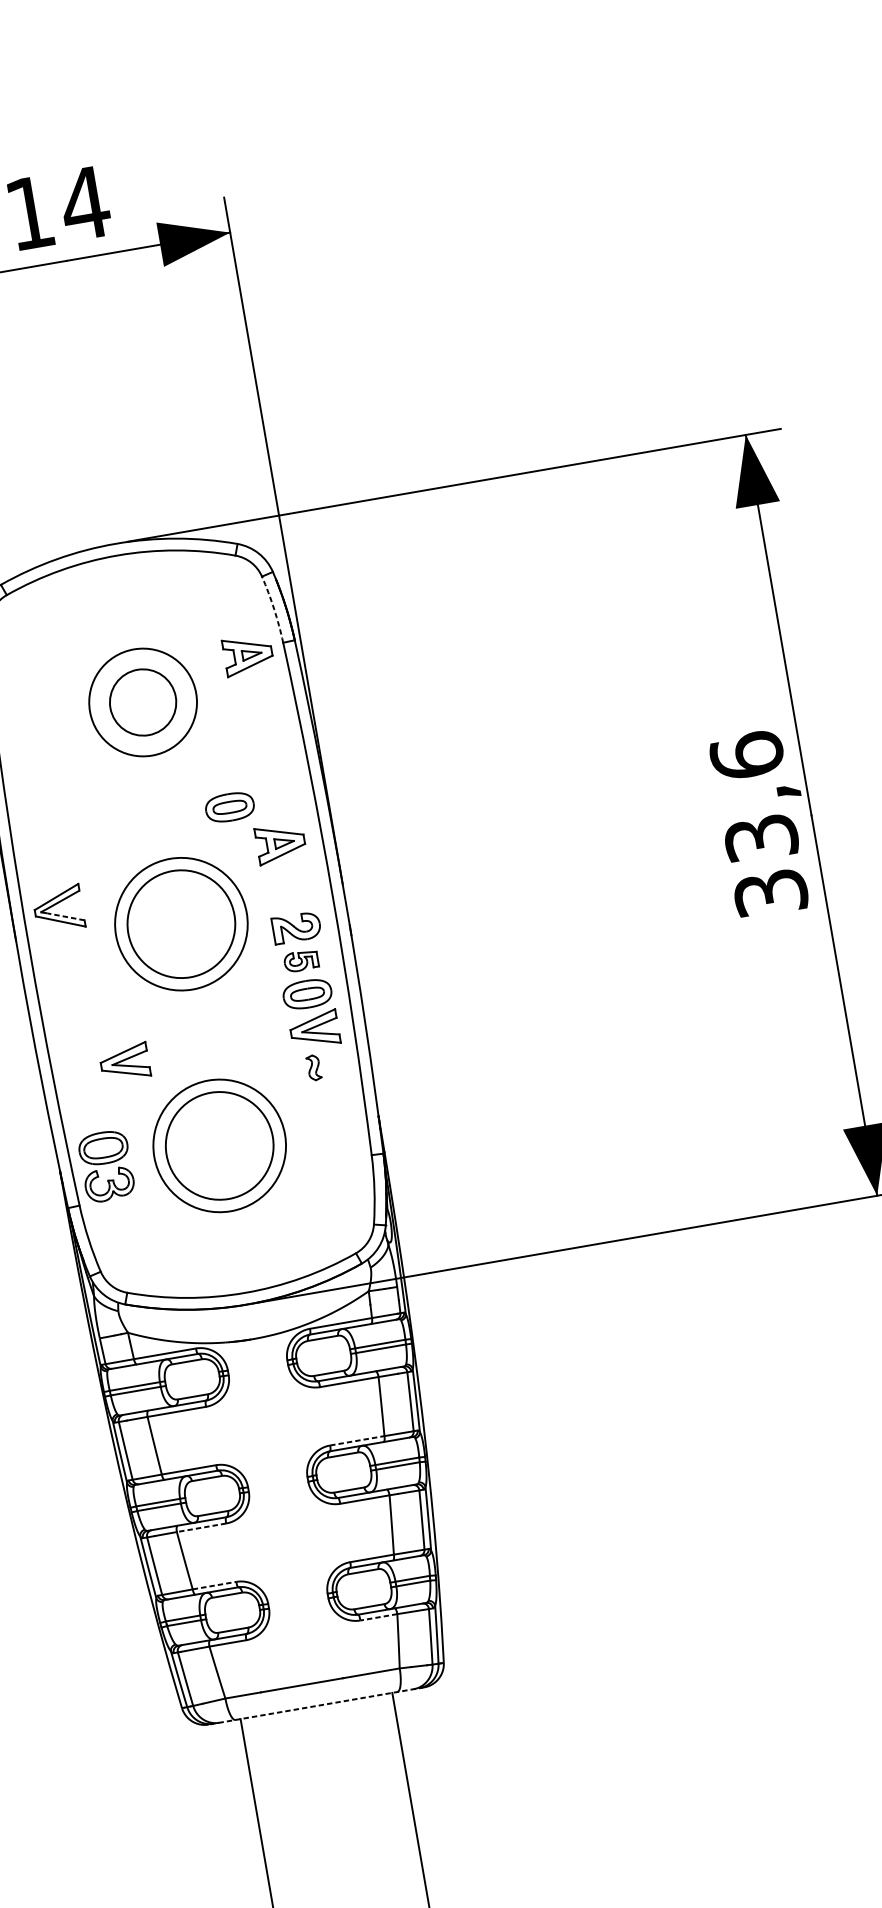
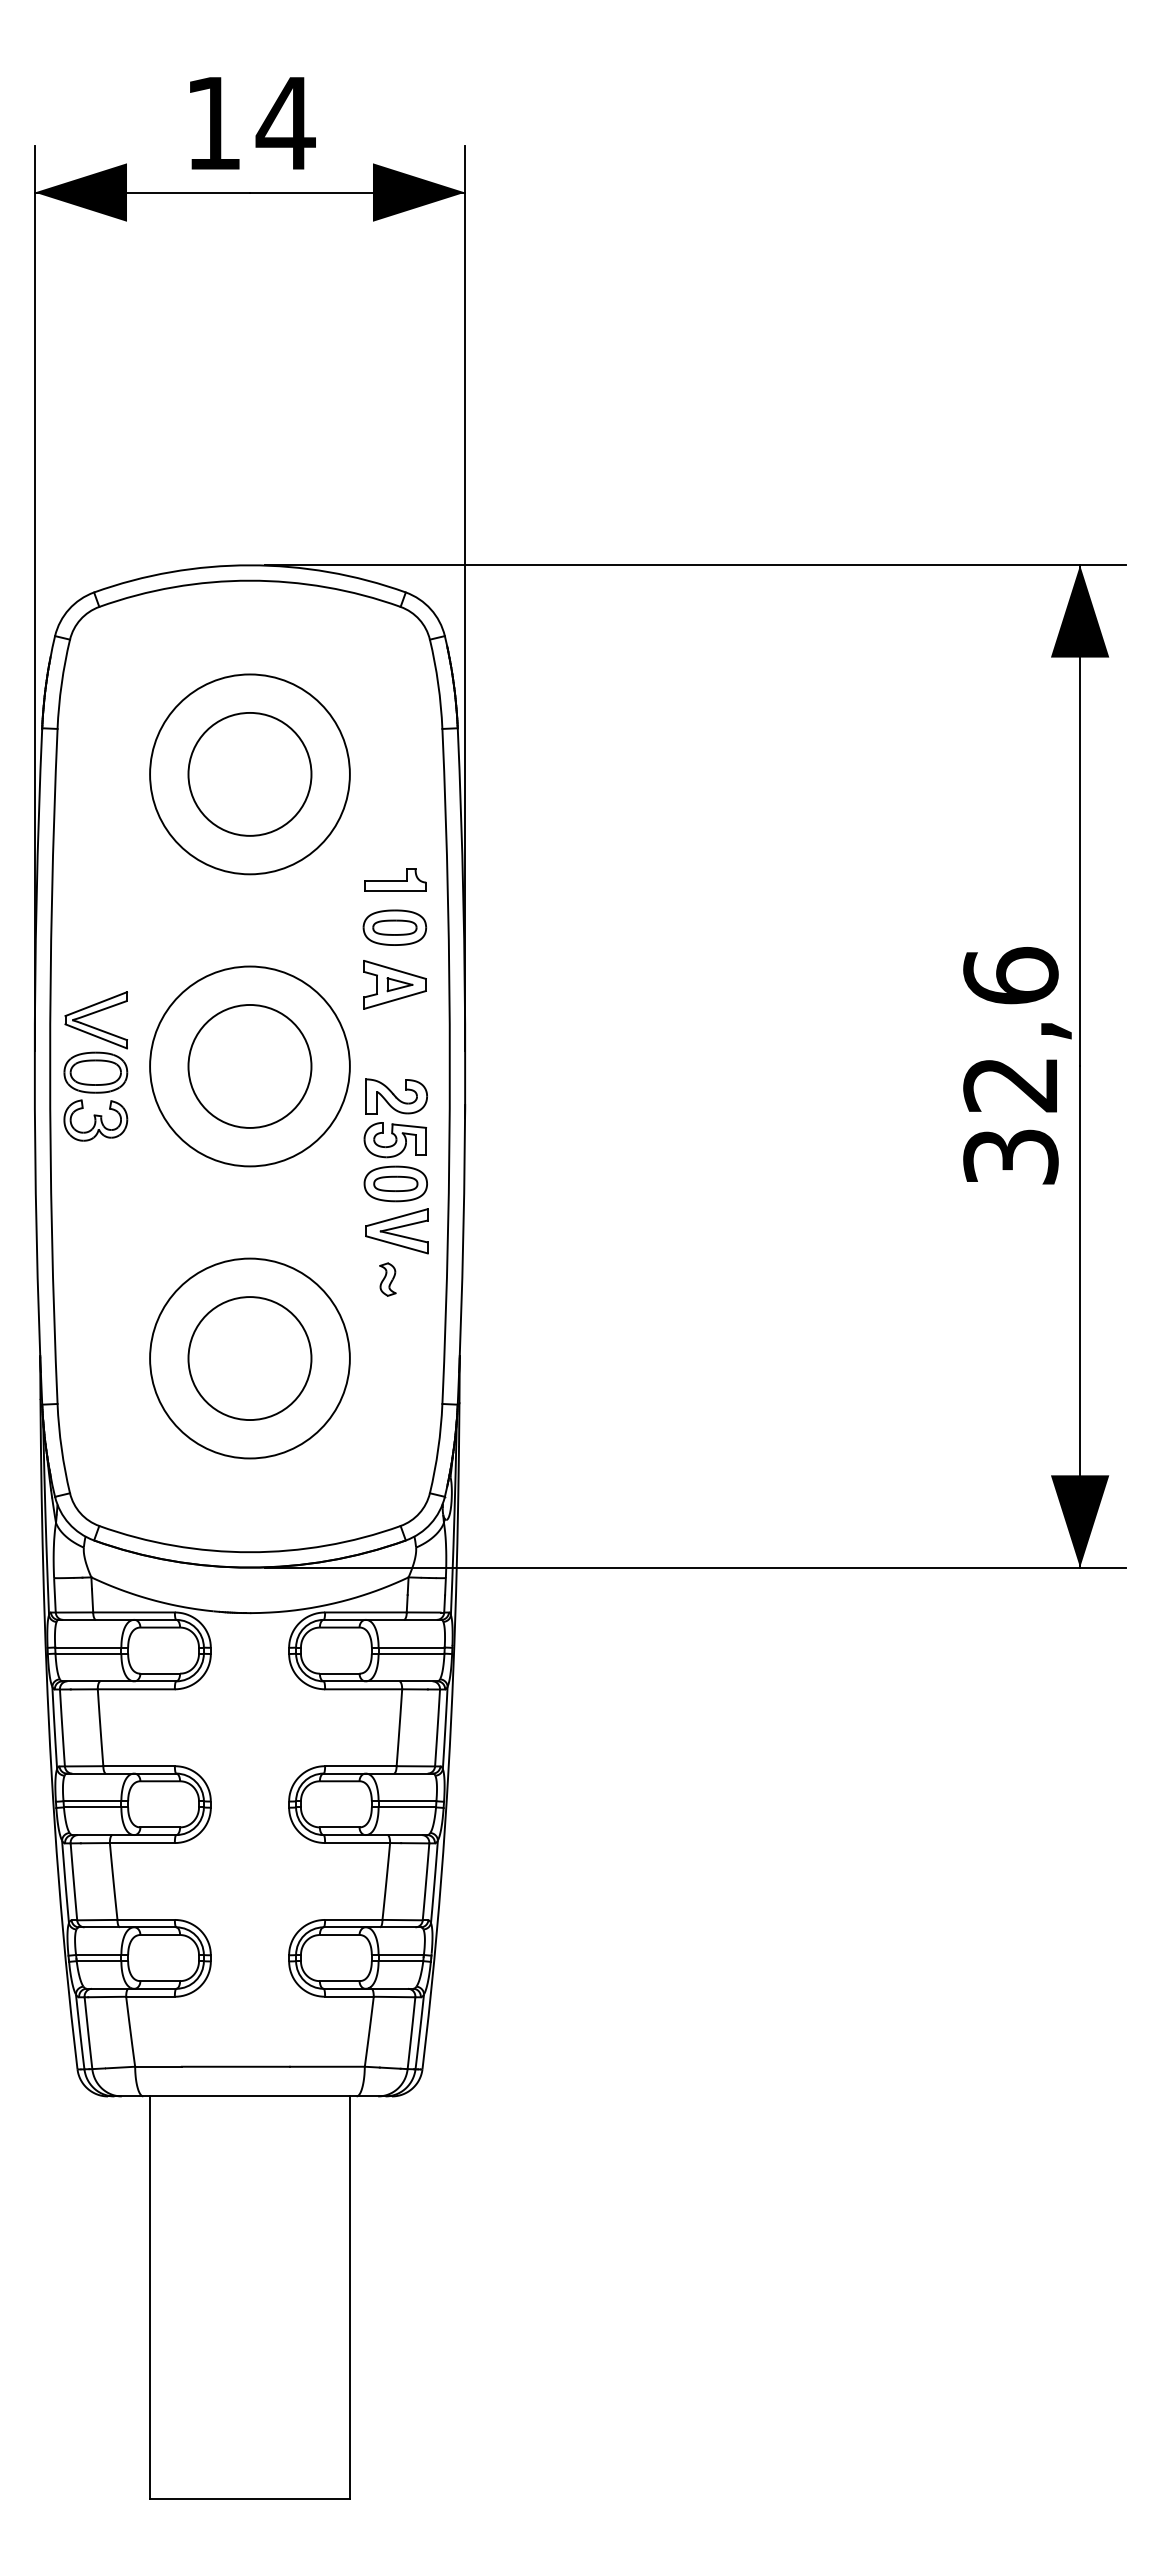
arc: (274, 609) -> (438, 684), dashed -> solid
part: (247, 654) -> (394, 736), removed
circle: (142, 701) -> (249, 773), size x1.43
circle: (142, 702) -> (249, 774), size x1.43
part: (267, 763) -> (395, 879), added
part: (229, 807) -> (394, 927), moved
text: (761, 838) -> (1010, 1084), 33,6 -> 32,6
line: (65, 916) -> (103, 1031), dashed -> solid
circle: (180, 923) -> (249, 1065), size x0.71
circle: (181, 924) -> (249, 1066), size x1.43
part: (300, 961) -> (394, 1140), size x1.43
part: (124, 1063) -> (146, 1231), removed
circle: (219, 1145) -> (249, 1358), size x0.71
circle: (219, 1145) -> (249, 1358), size x1.43
part: (106, 1166) -> (95, 1096), moved
line: (357, 1441) -> (360, 1766), dashed -> solid
line: (200, 1528) -> (141, 1843), dashed -> solid
line: (214, 1585) -> (146, 1919), dashed -> solid
line: (378, 1617) -> (348, 1996), dashed -> solid
line: (316, 1705) -> (250, 2096), dashed -> solid

